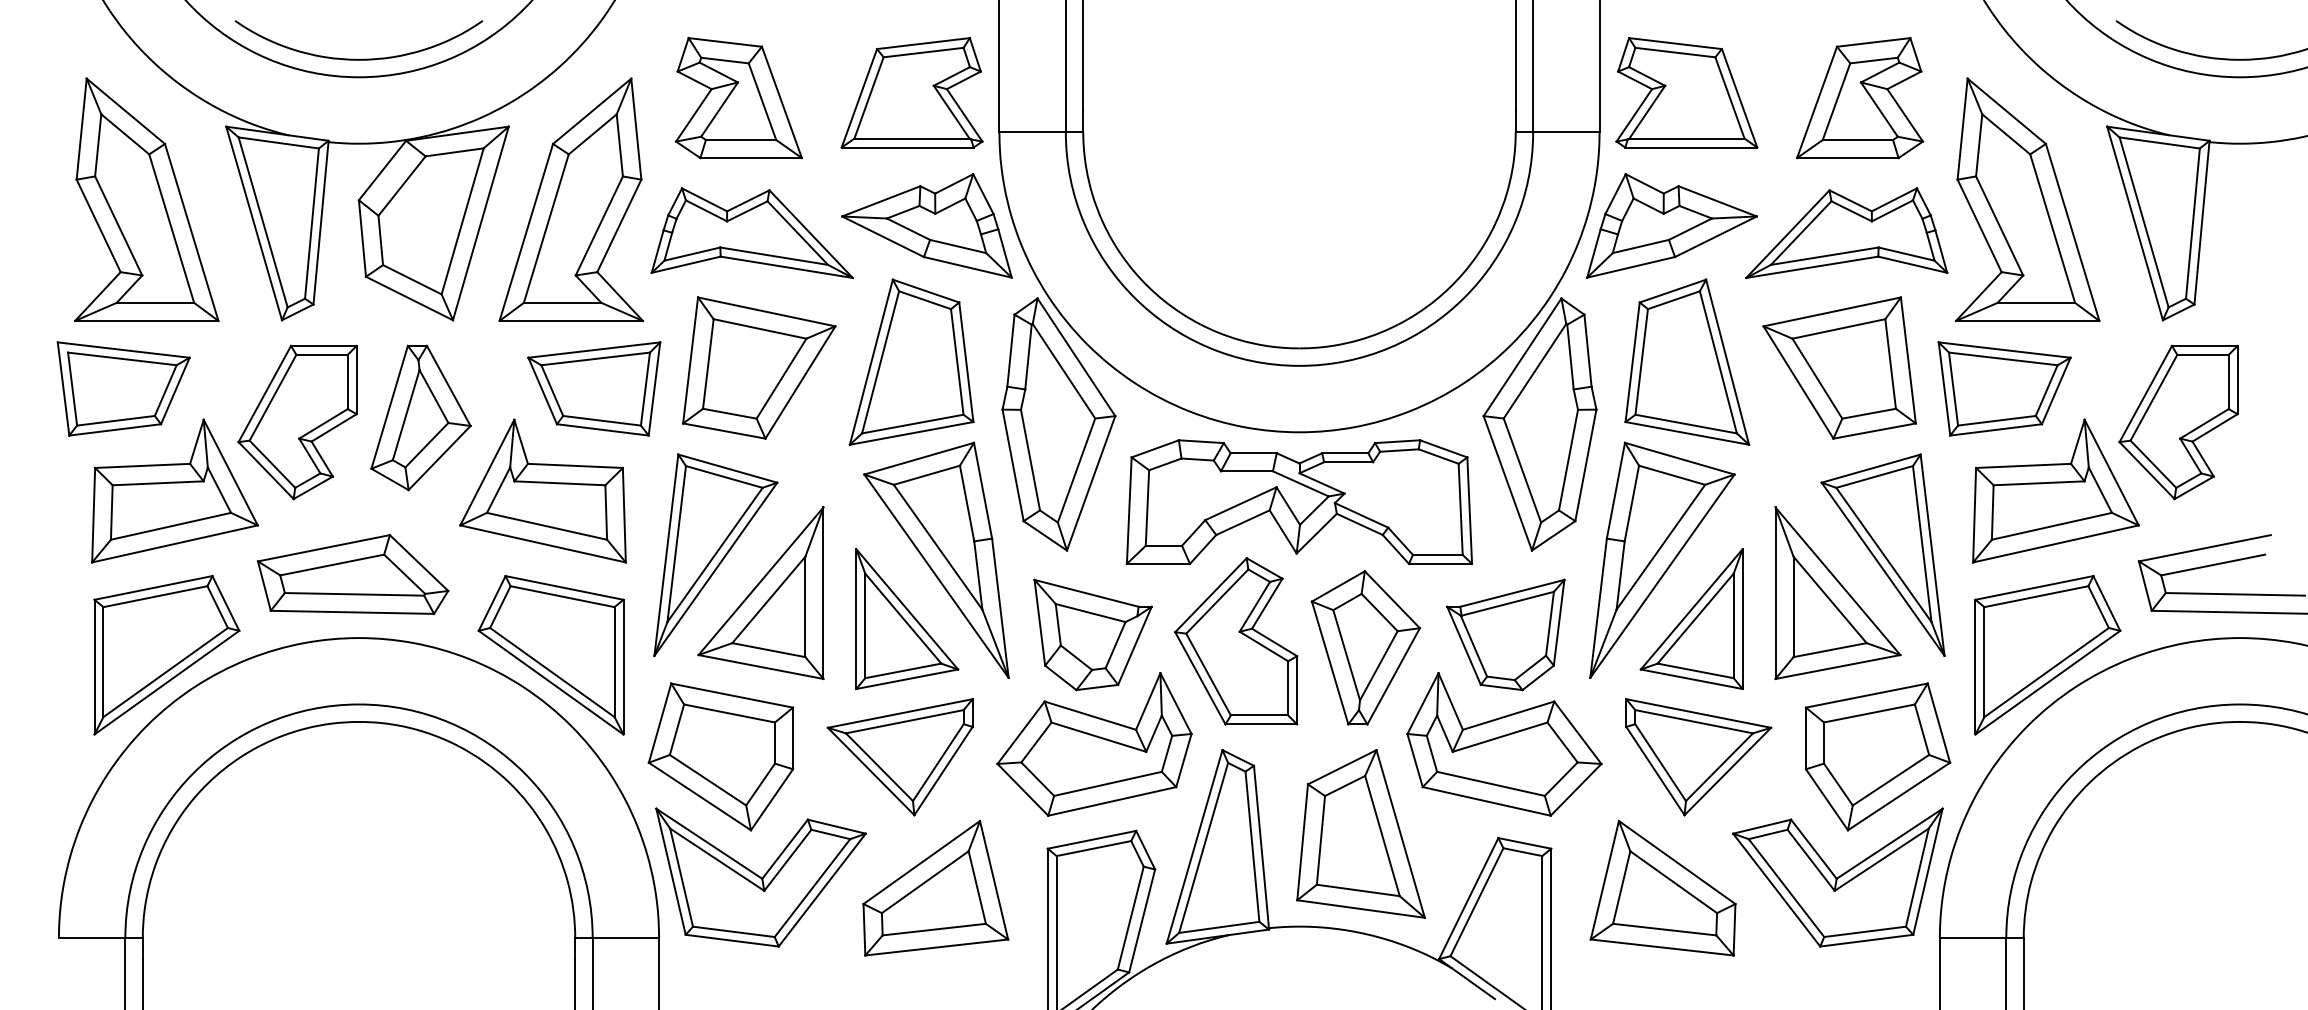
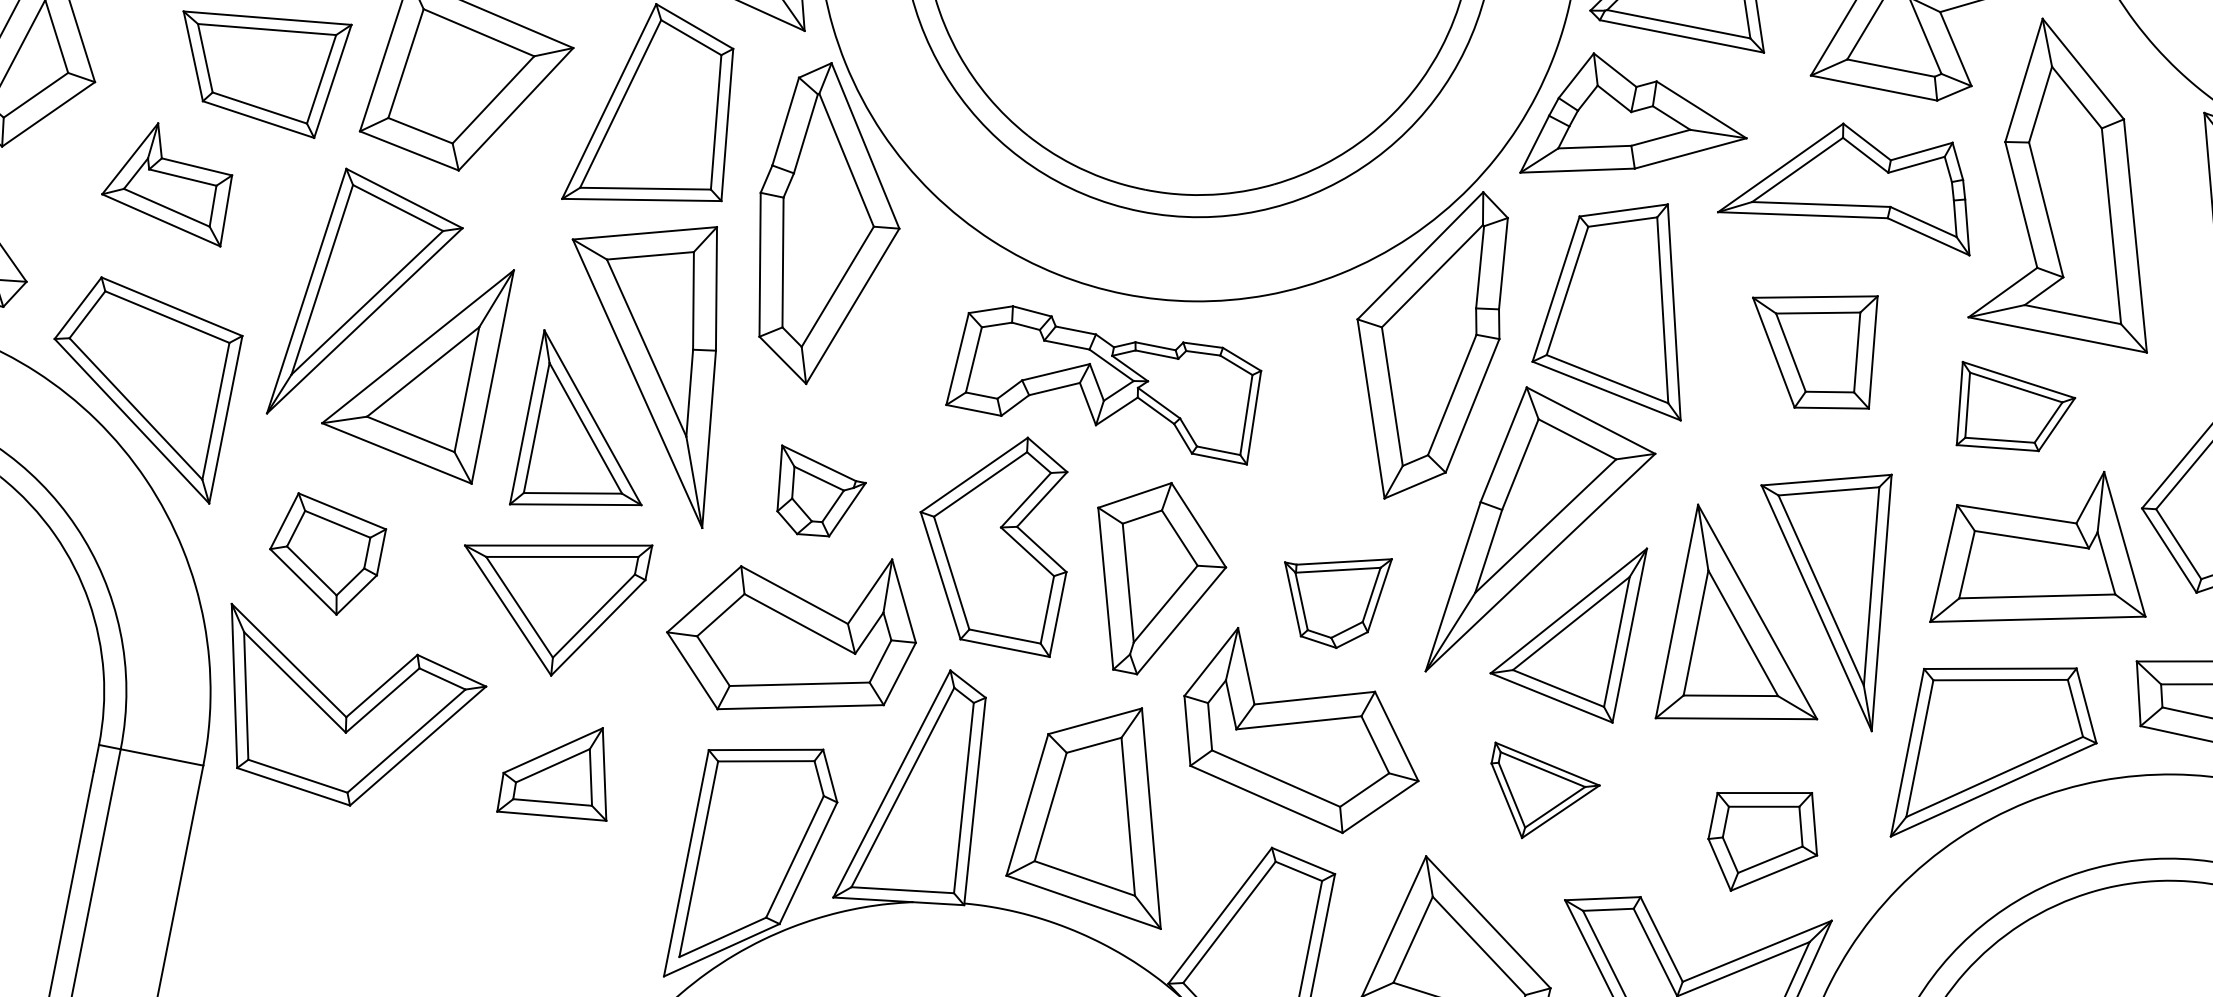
part: (1839, 367) -> (1812, 346), size x0.7
part: (2004, 388) -> (2012, 413), size x0.7
part: (542, 490) -> (168, 180), size x0.6
part: (1299, 501) -> (1107, 380), size x0.7
part: (1092, 634) -> (817, 494), size x0.6
part: (1505, 634) -> (1330, 596), size x0.7
part: (720, 756) -> (324, 554), size x0.6
part: (1877, 756) -> (1763, 839), size x0.6
part: (1698, 757) -> (1540, 796), size x0.6
part: (935, 888) -> (559, 771), size x0.6

